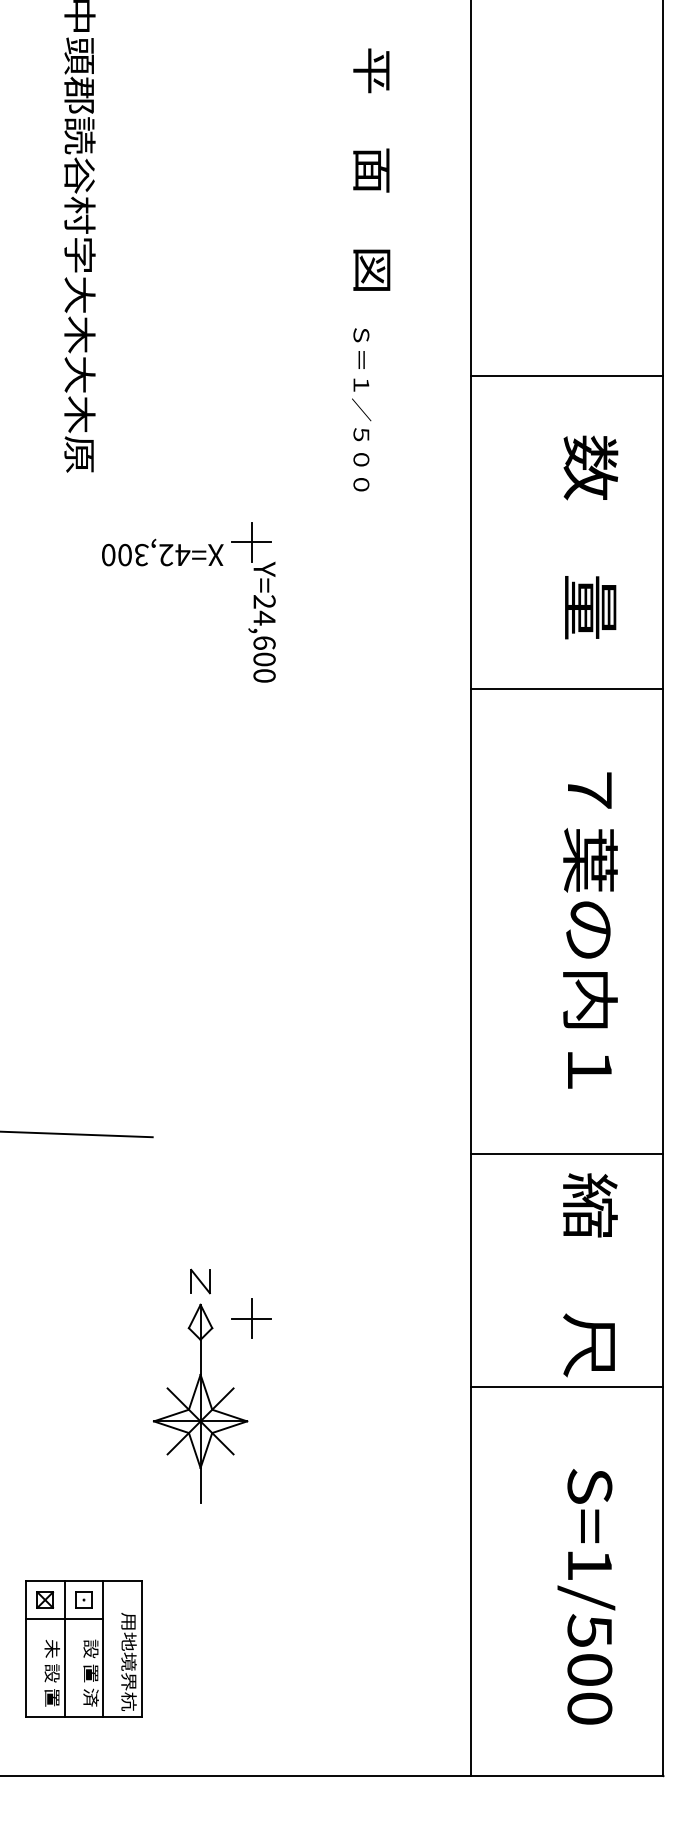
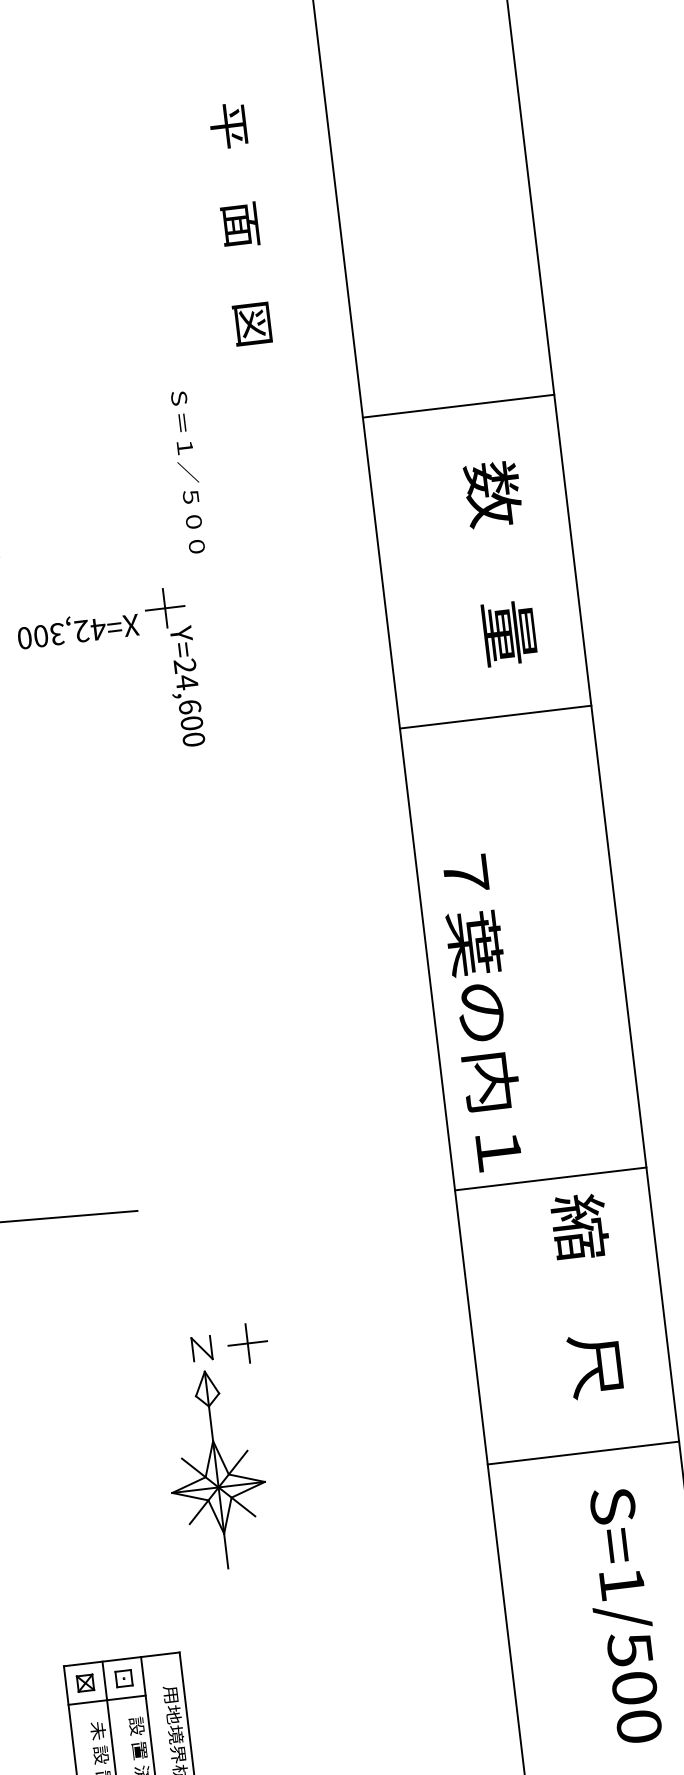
text: (361, 409) -> (188, 472), moved
text: (590, 930) -> (483, 1012), moved
part: (251, 1318) -> (247, 1343), moved
line: (566, 1387) -> (583, 1453), moved

